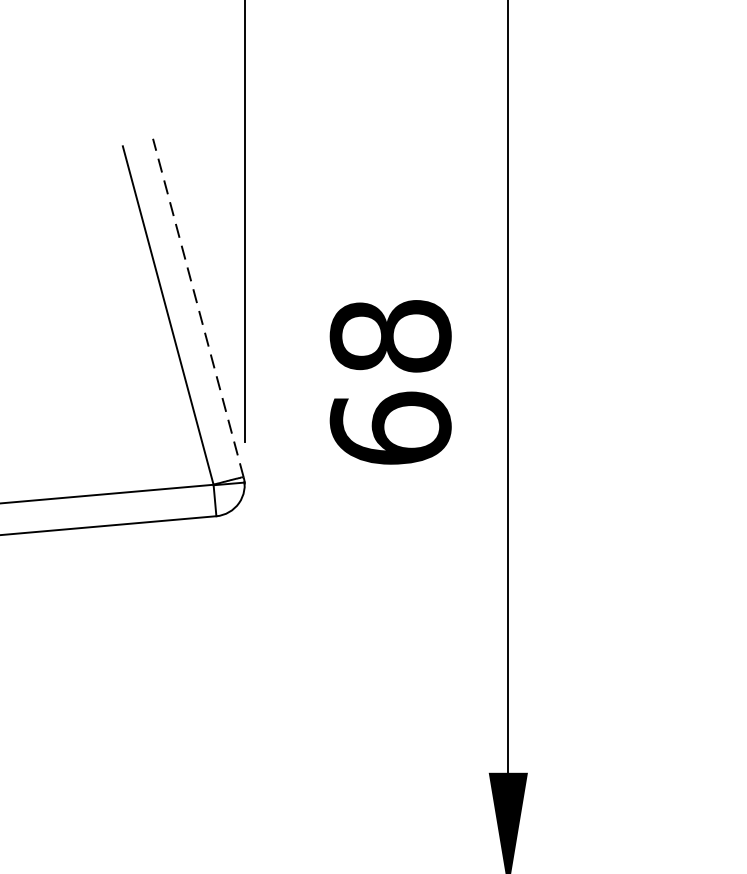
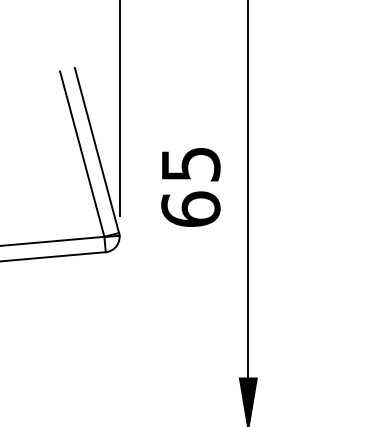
line: (197, 307) -> (96, 150), dashed -> solid
text: (389, 334) -> (190, 163), 68 -> 65

